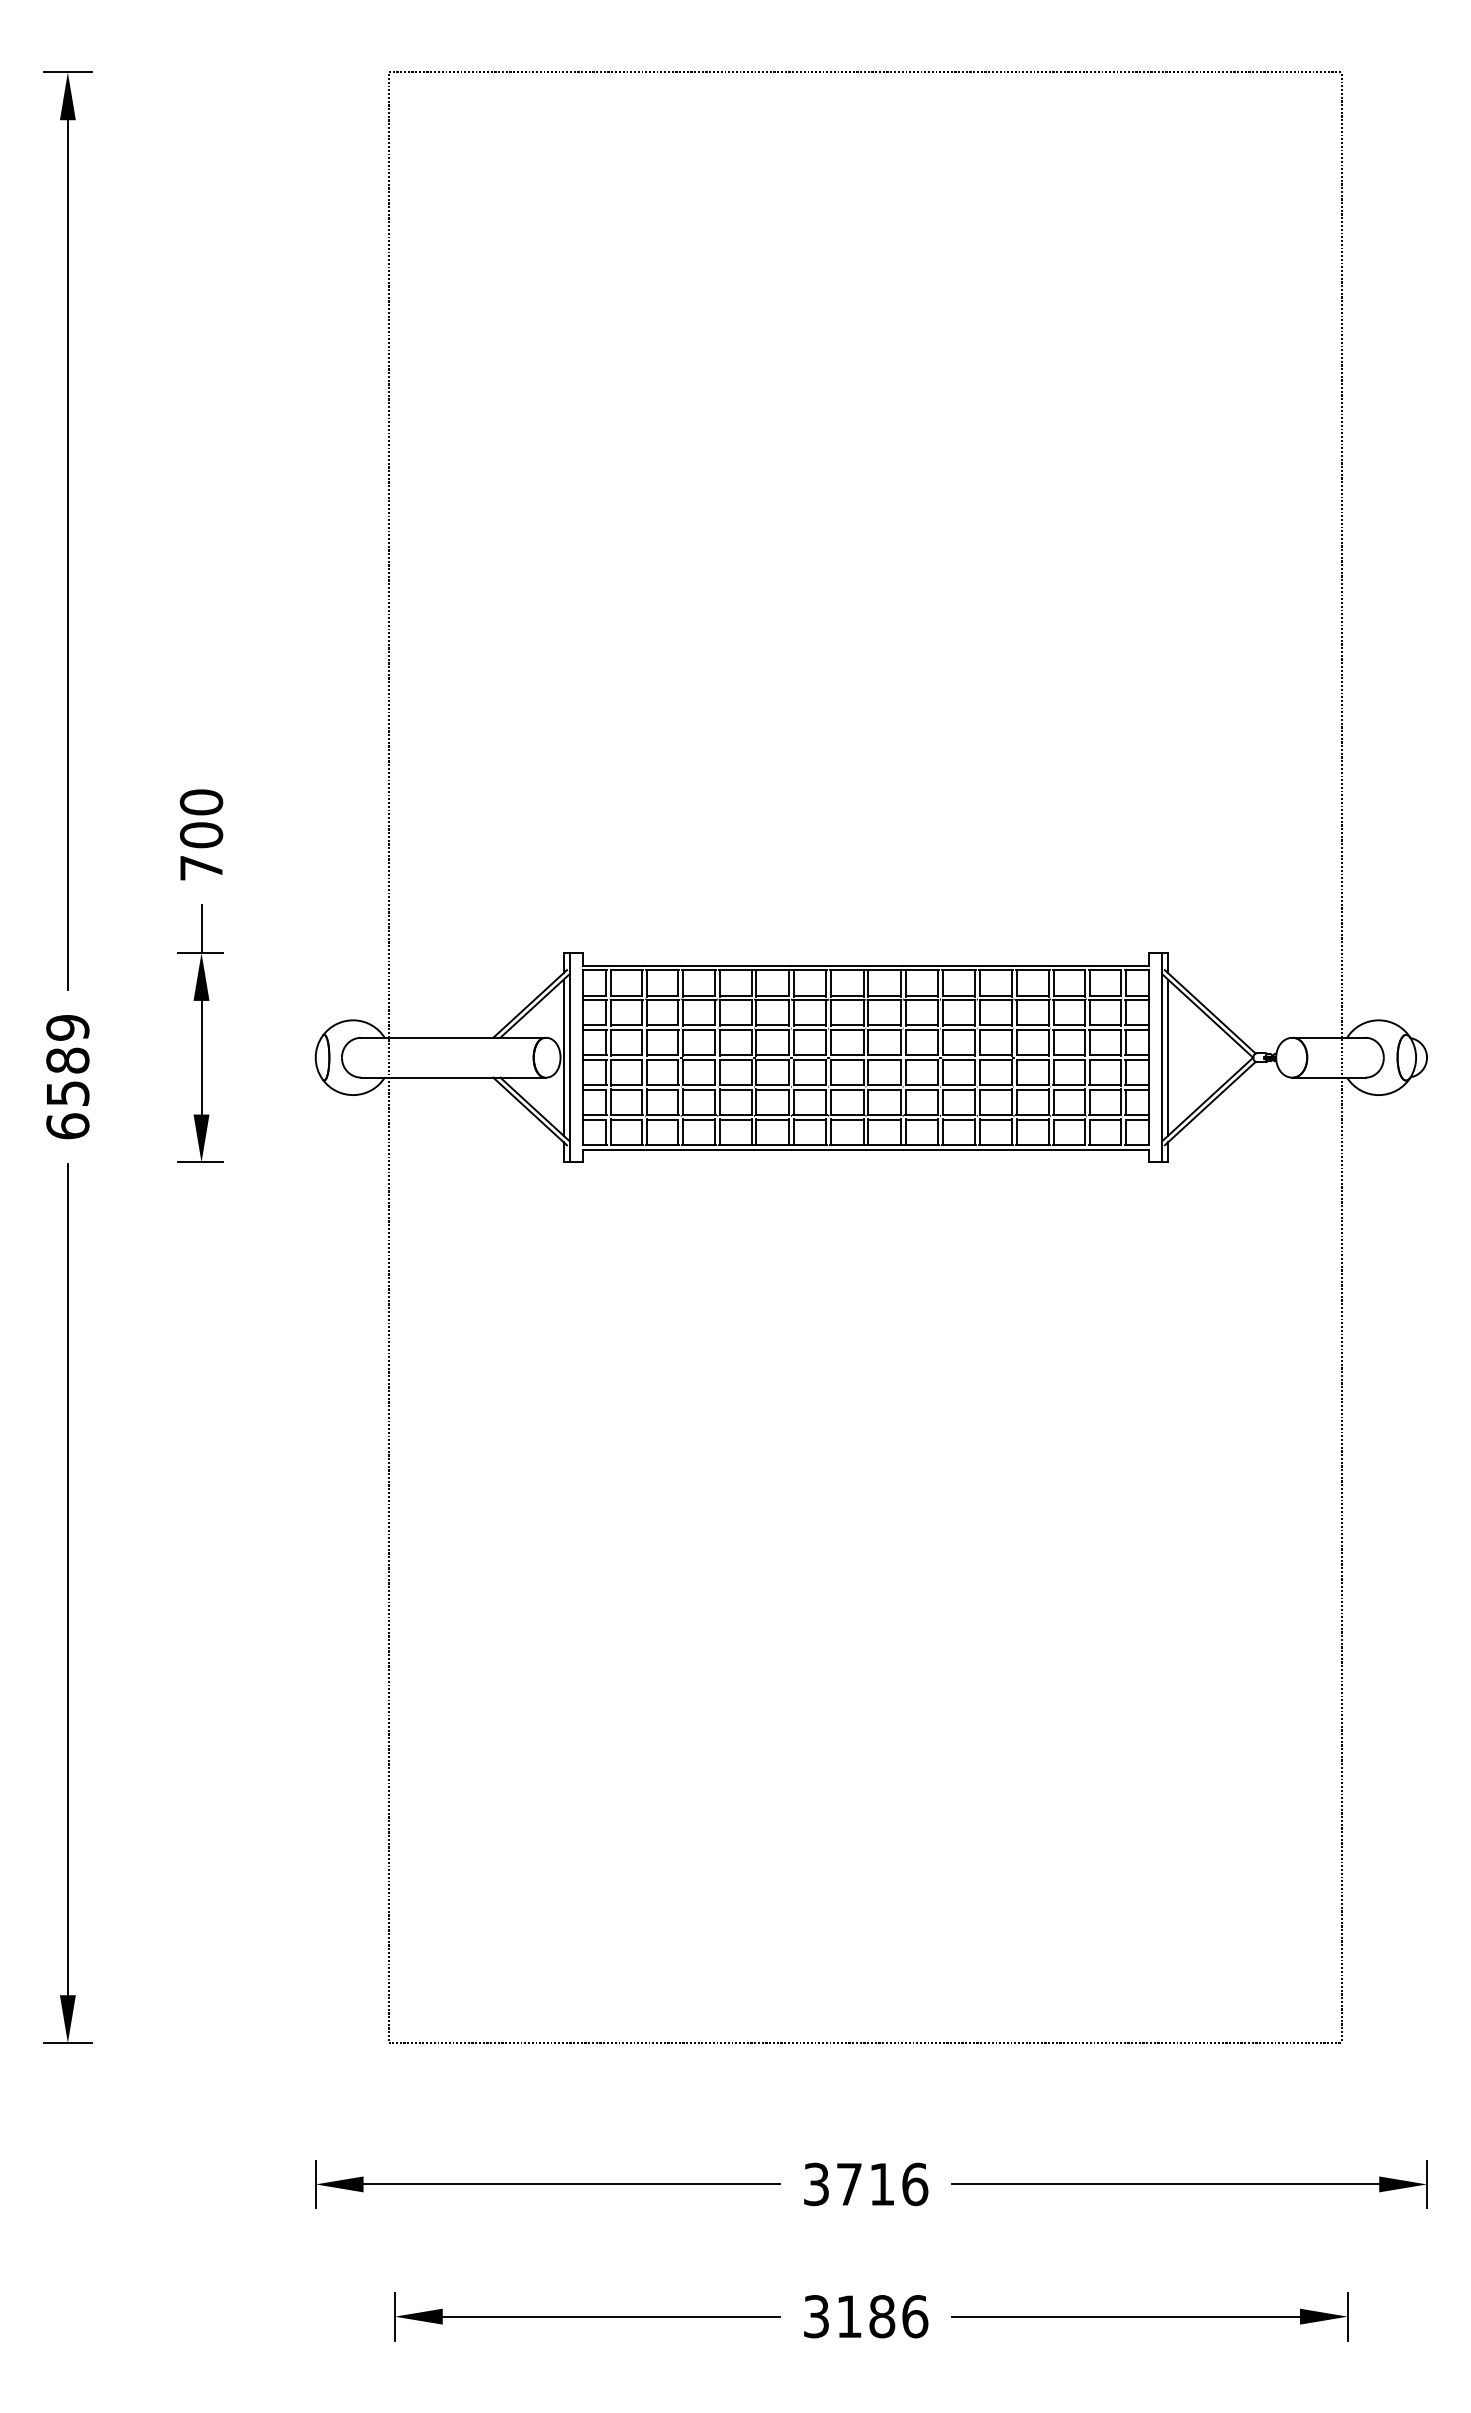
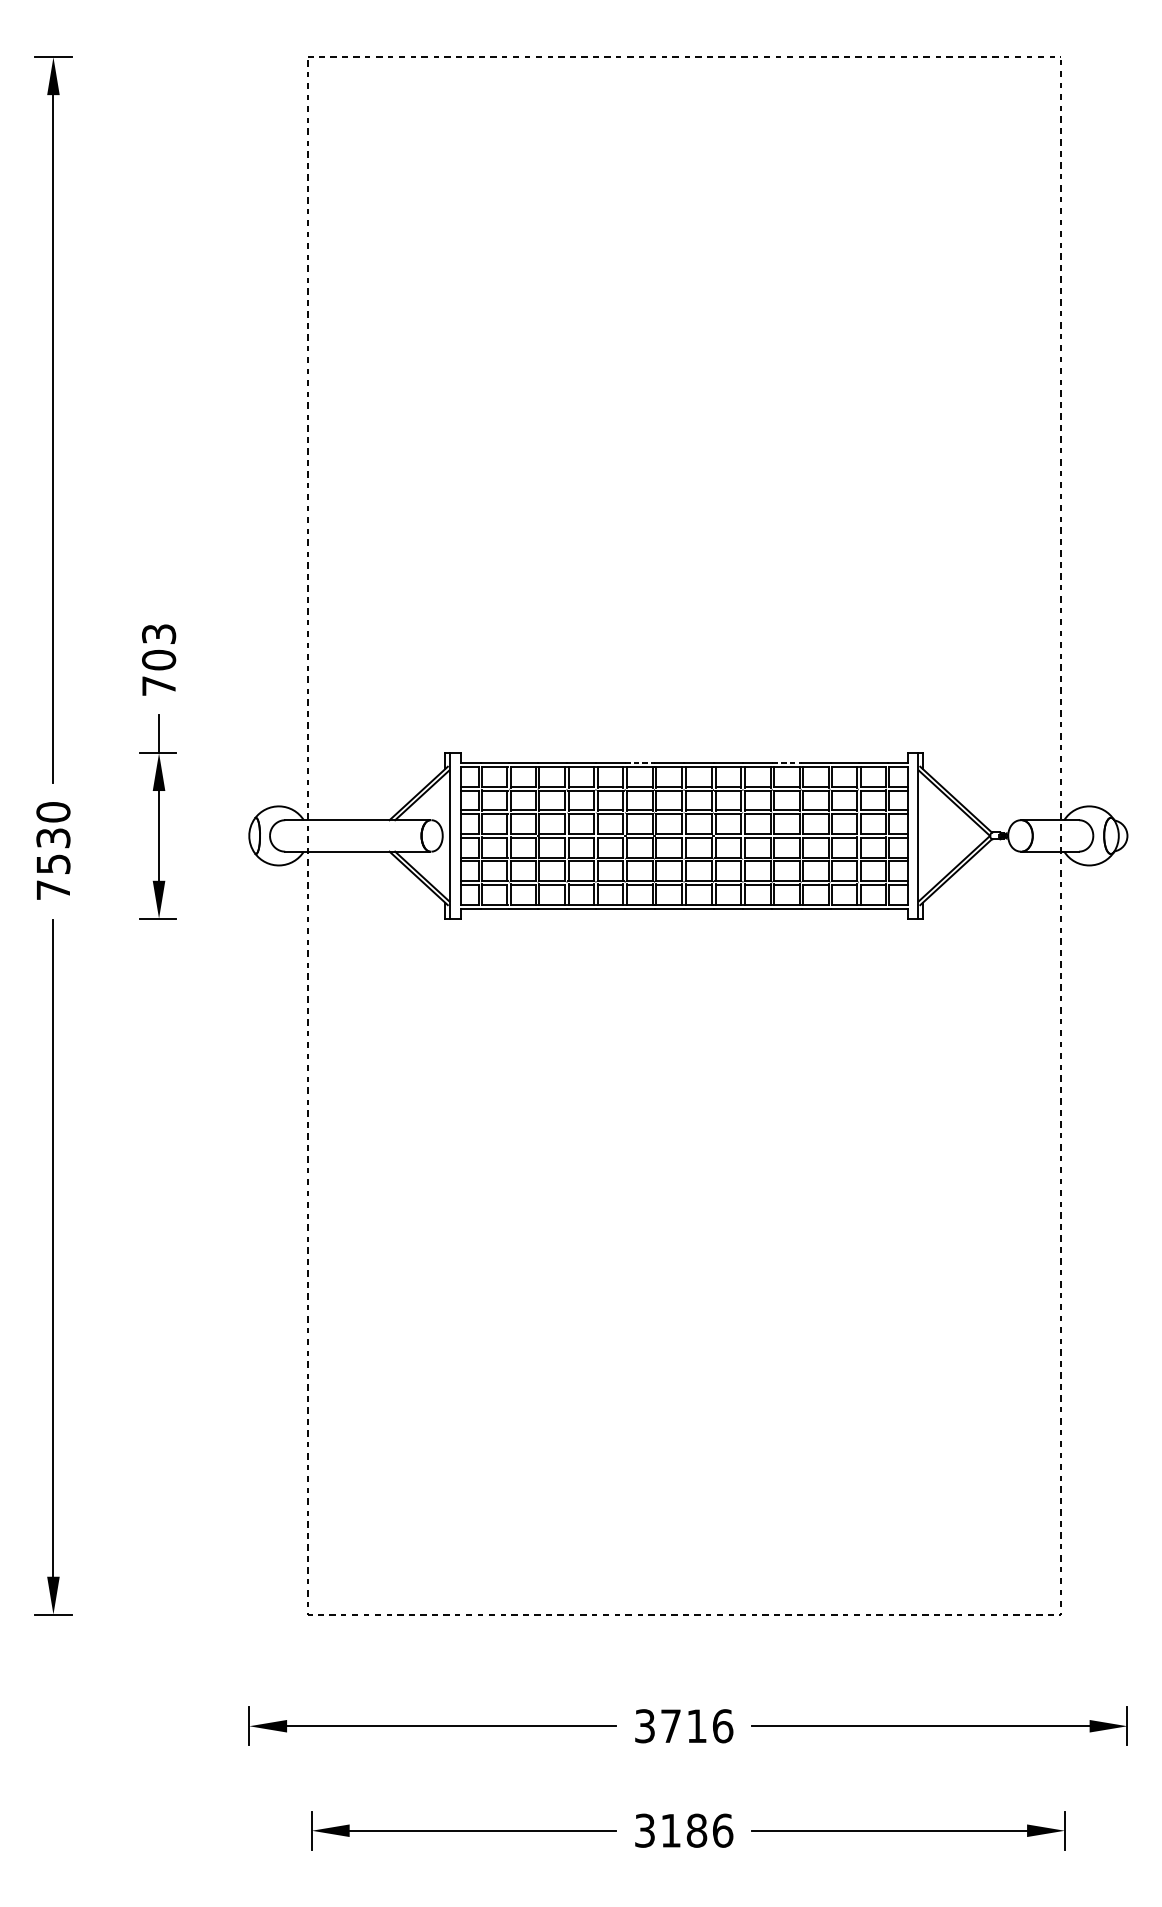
text: (201, 802) -> (159, 634), 700 -> 703
line: (809, 965) -> (639, 763), solid -> dashed
line: (996, 965) -> (787, 763), solid -> dashed
line: (563, 1057) -> (445, 835), removed
line: (1168, 1057) -> (923, 835), removed
text: (67, 1076) -> (53, 850), 6589 -> 7530

